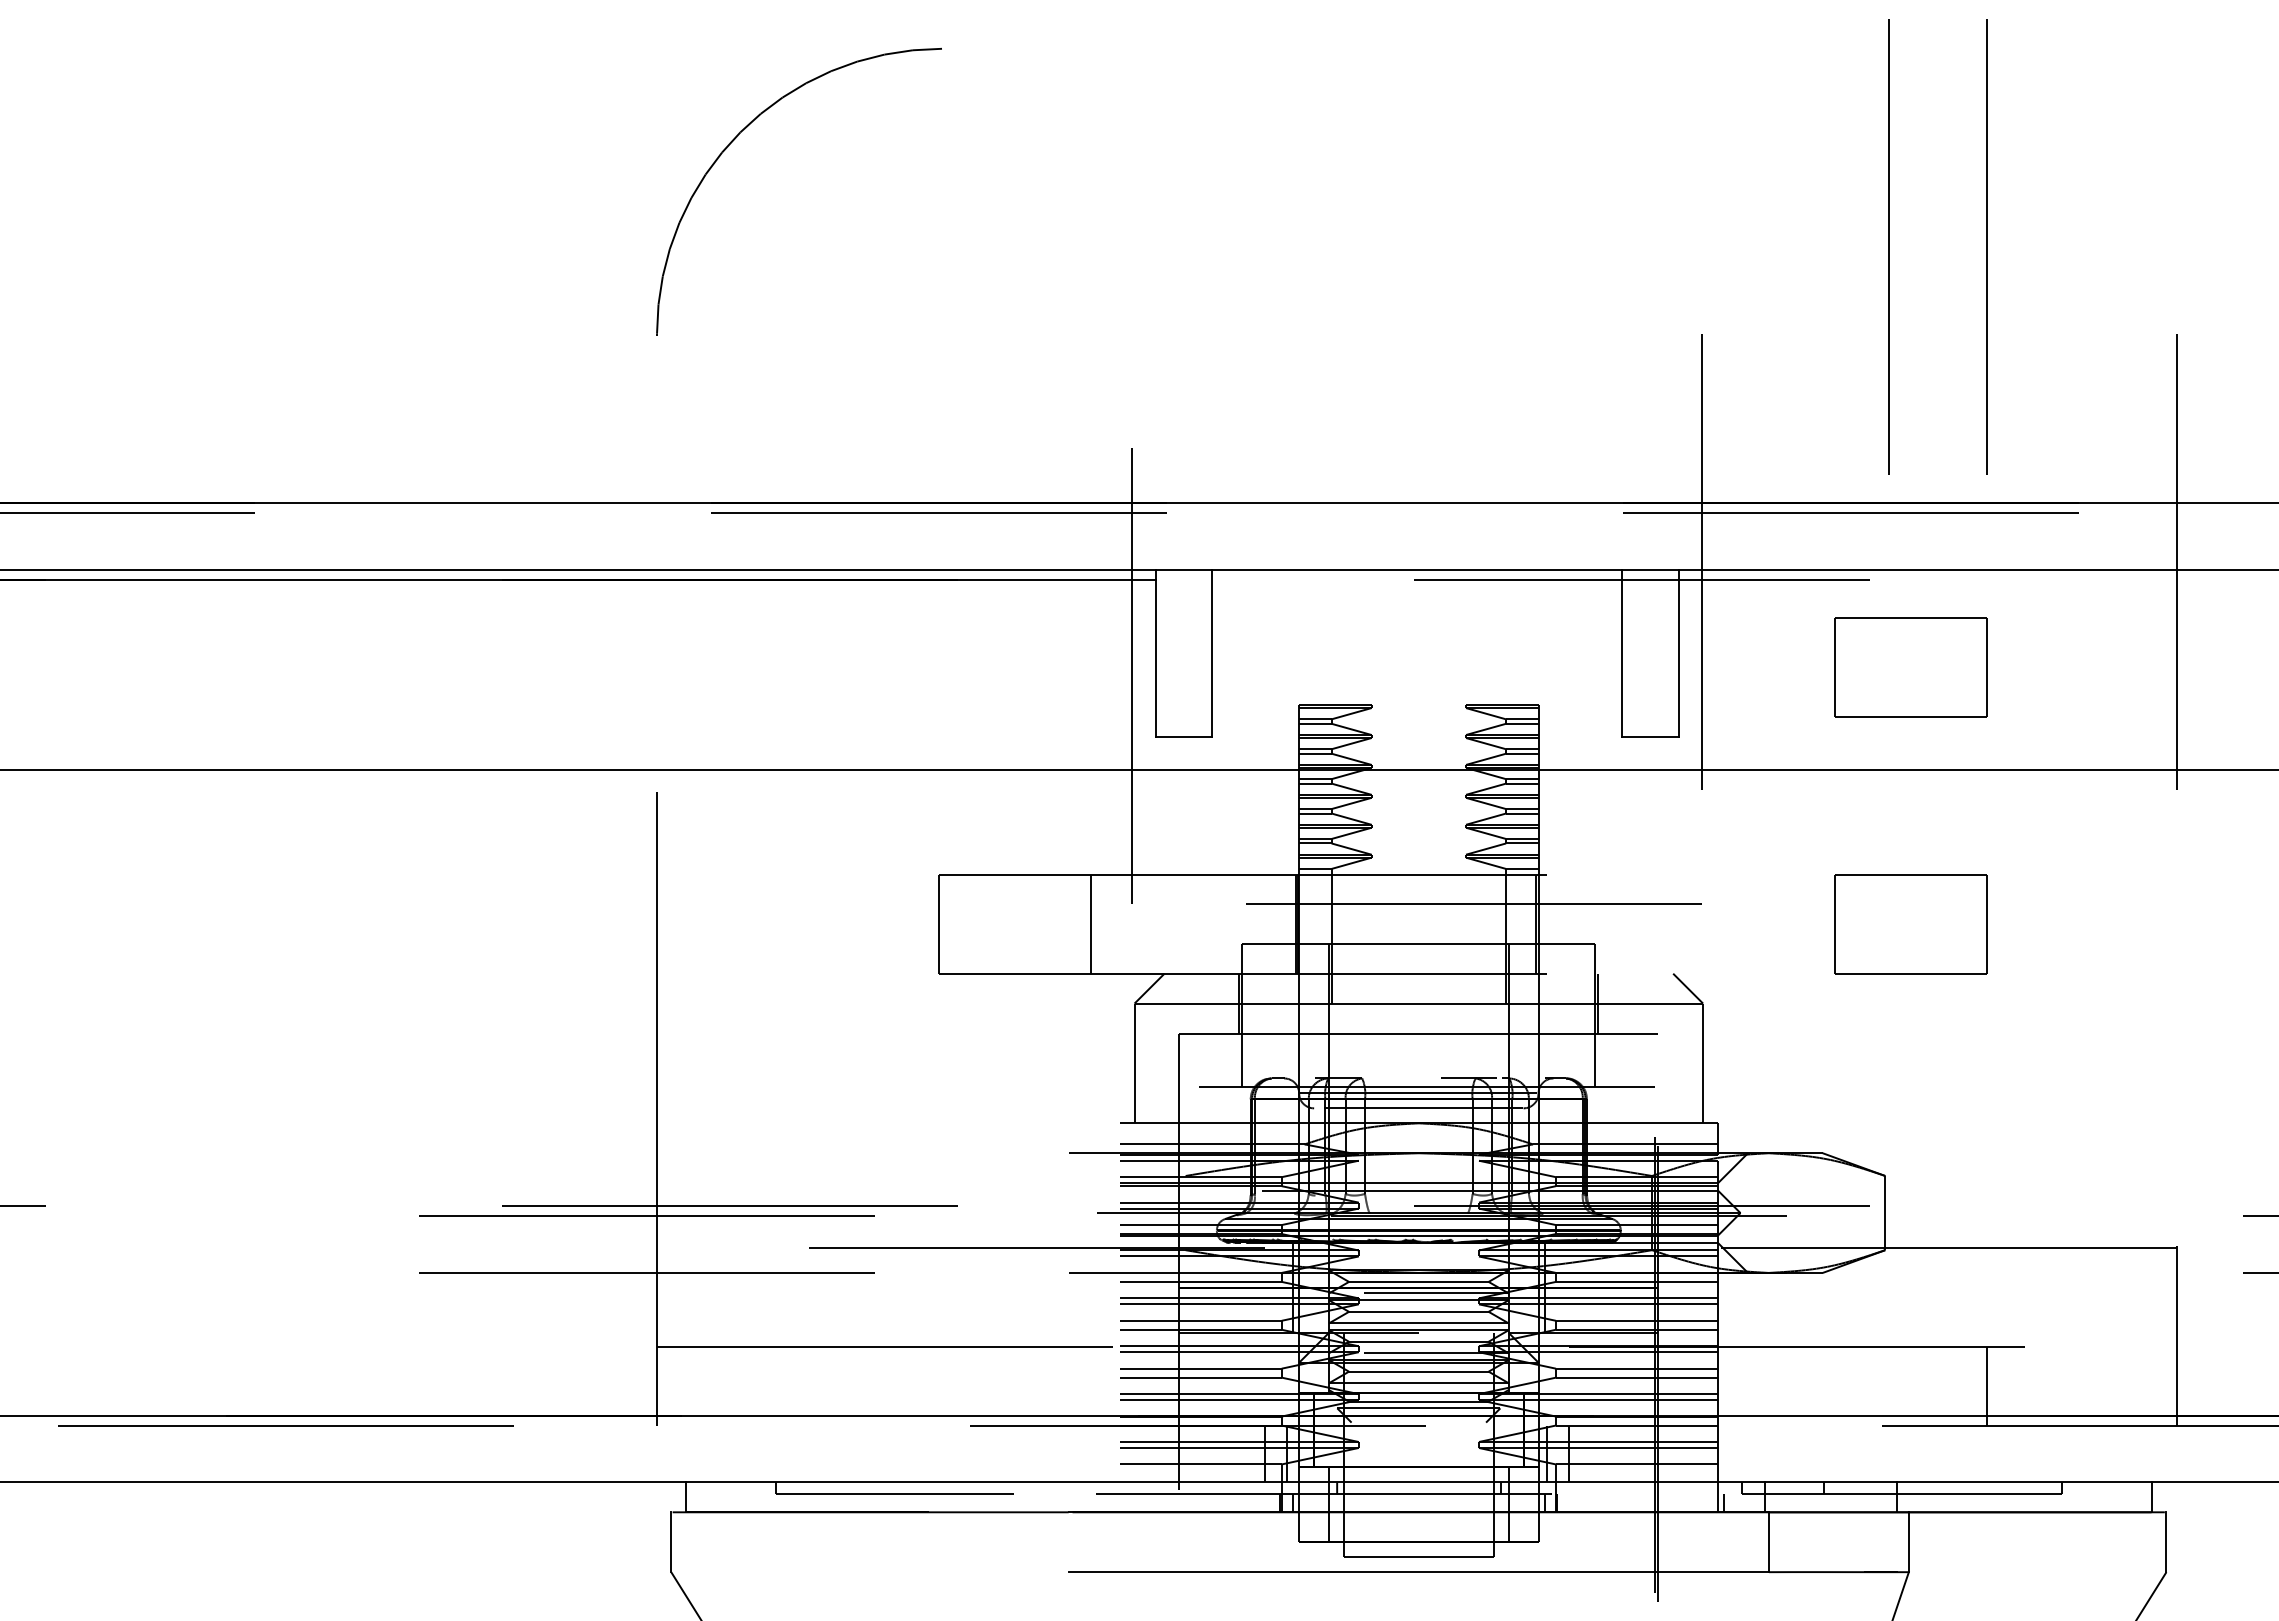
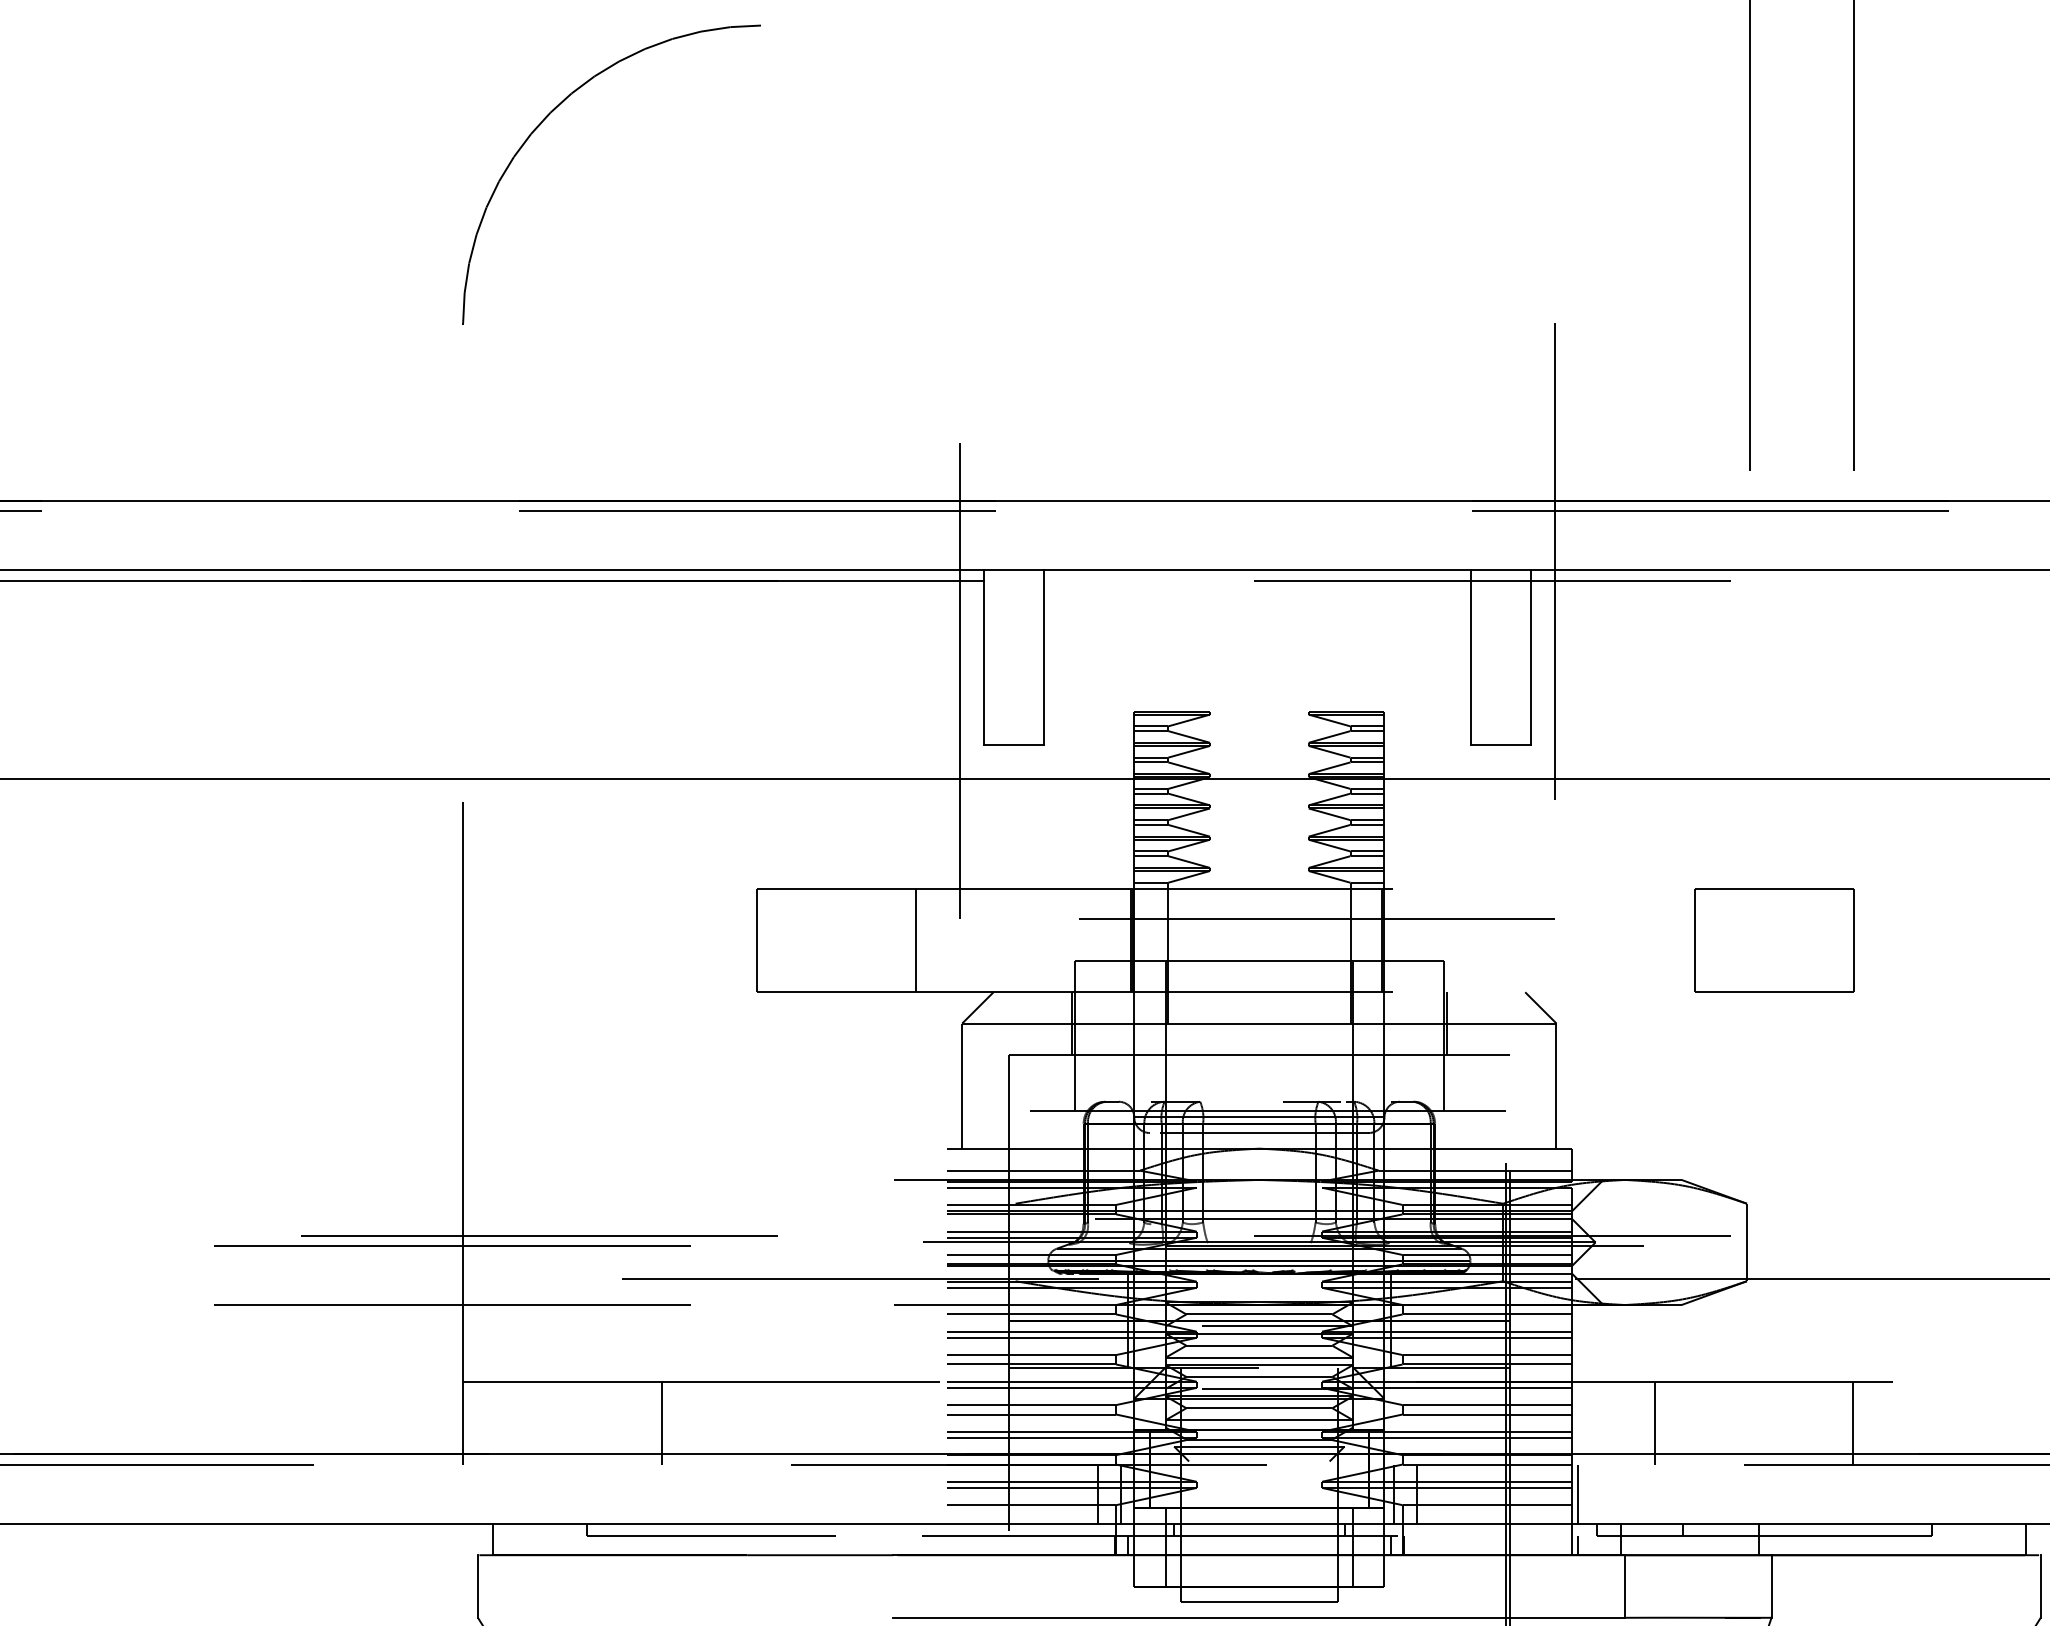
part: (1910, 667) -> (1773, 672), removed
line: (847, 1385) -> (662, 1422), added
line: (1797, 1385) -> (1655, 1422), added
line: (1723, 1453) -> (1577, 1493), added

